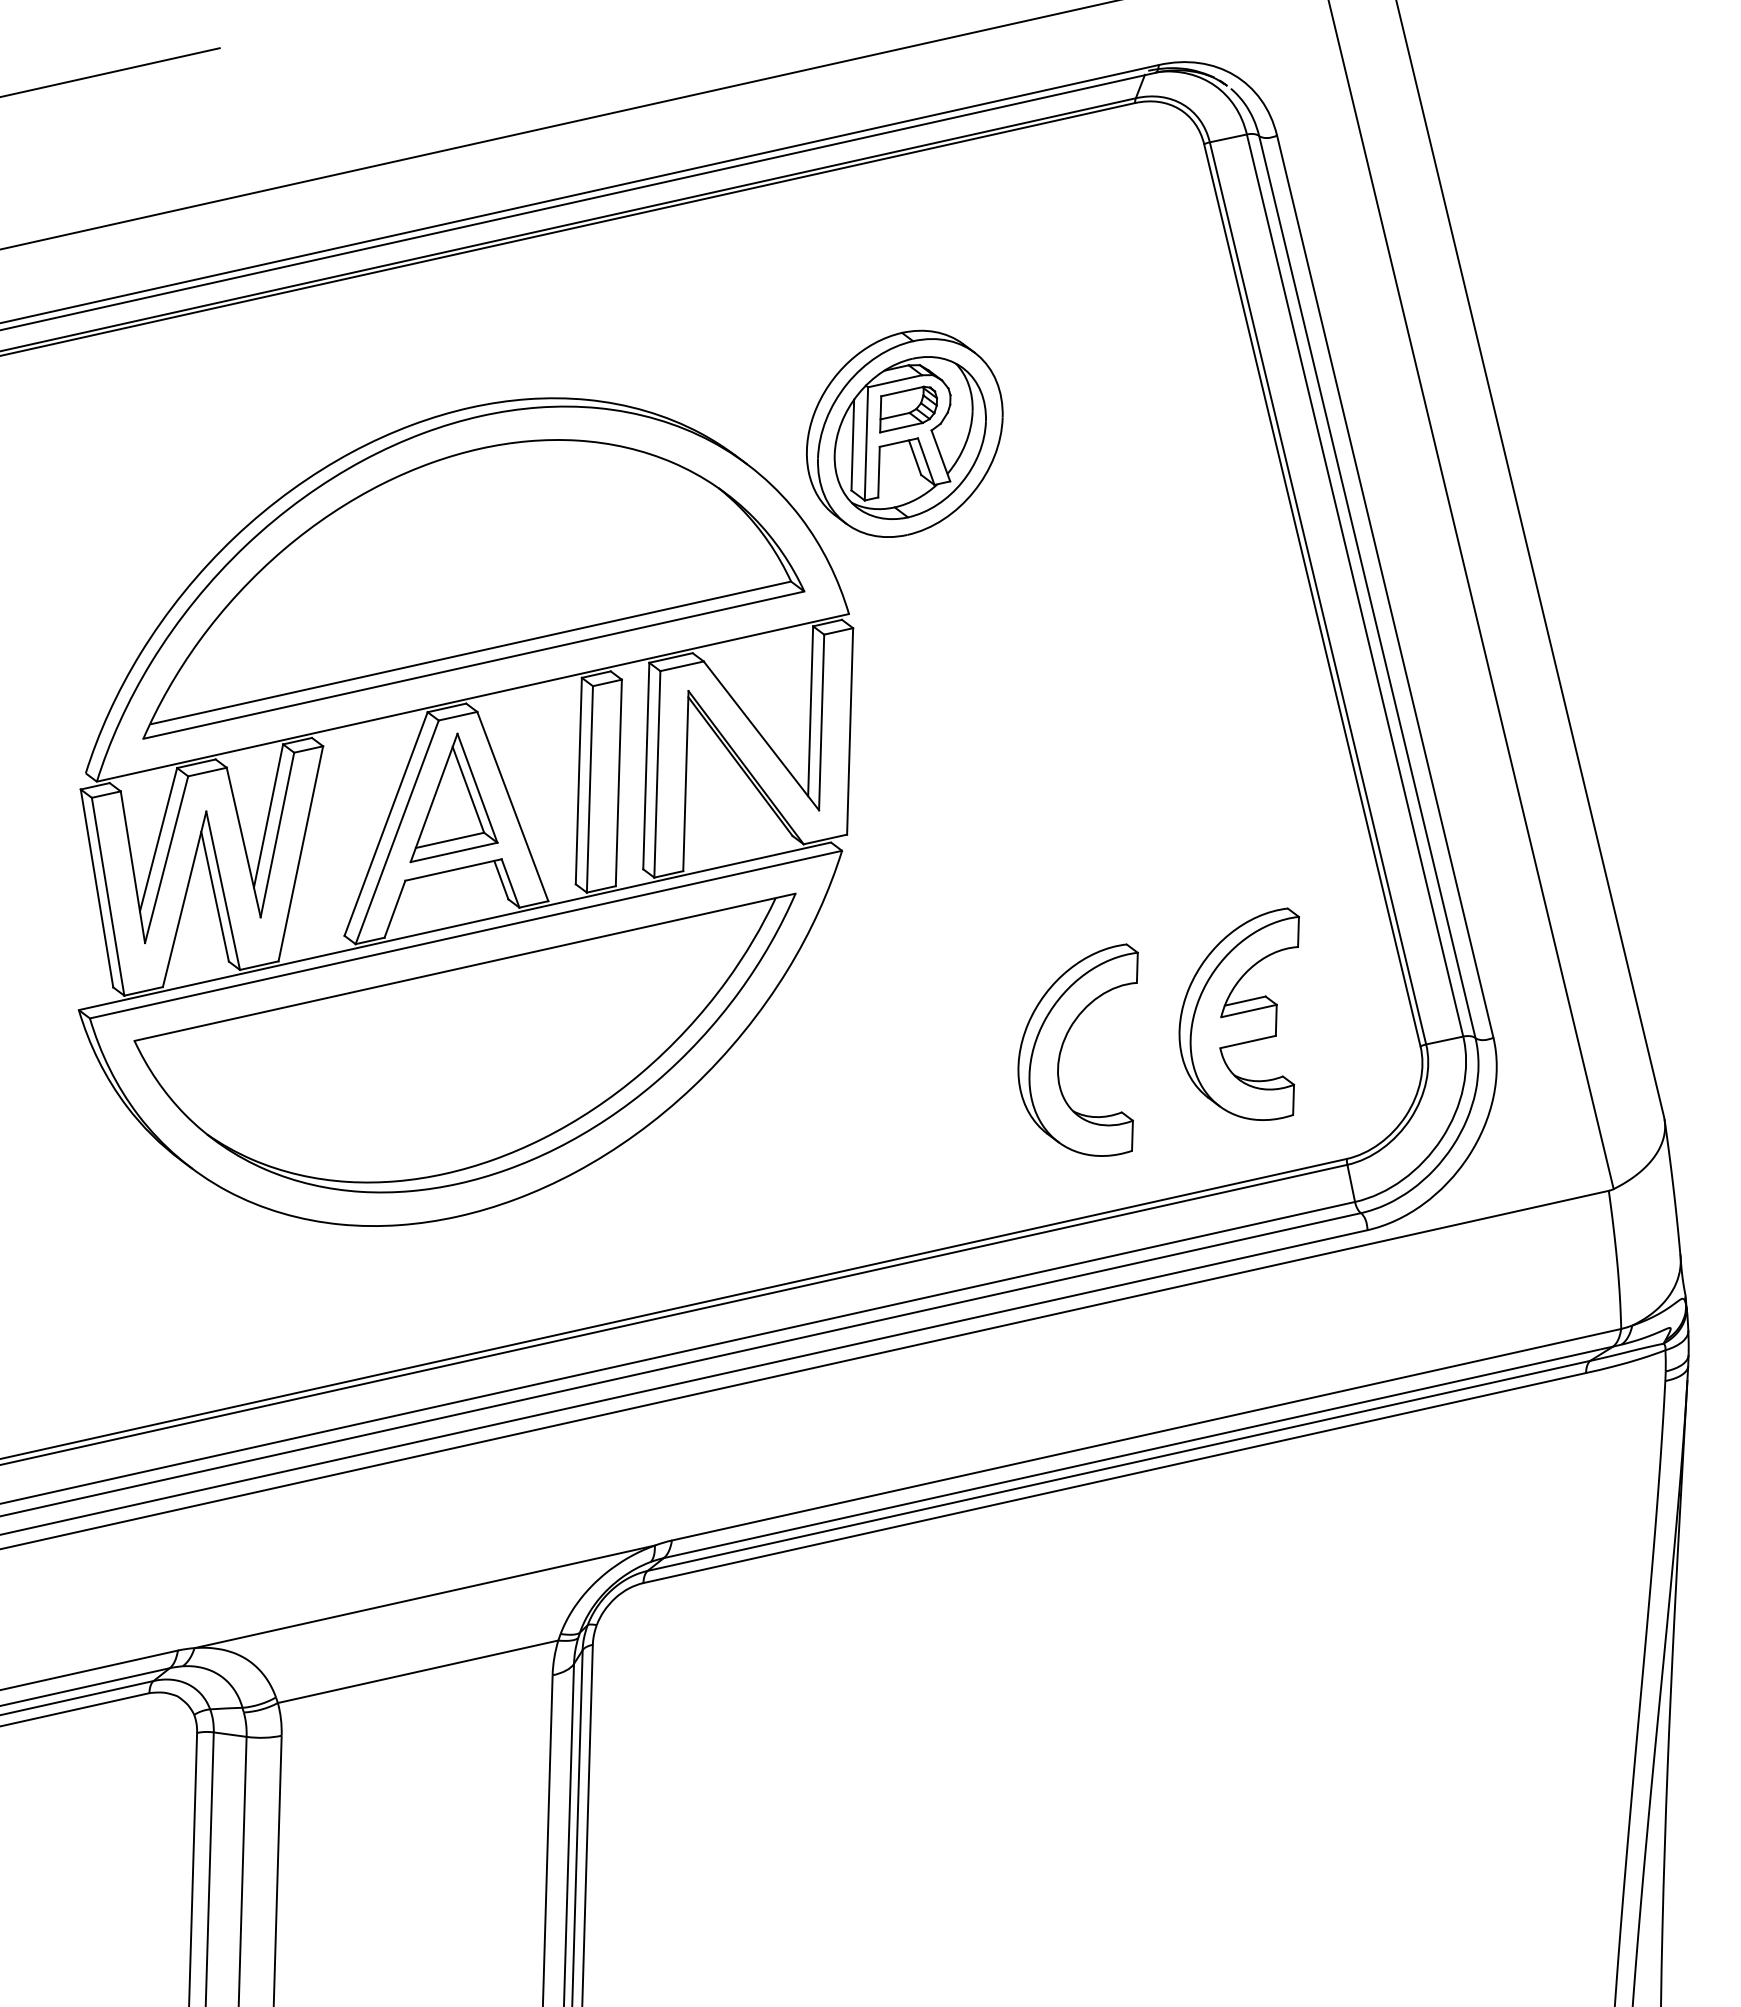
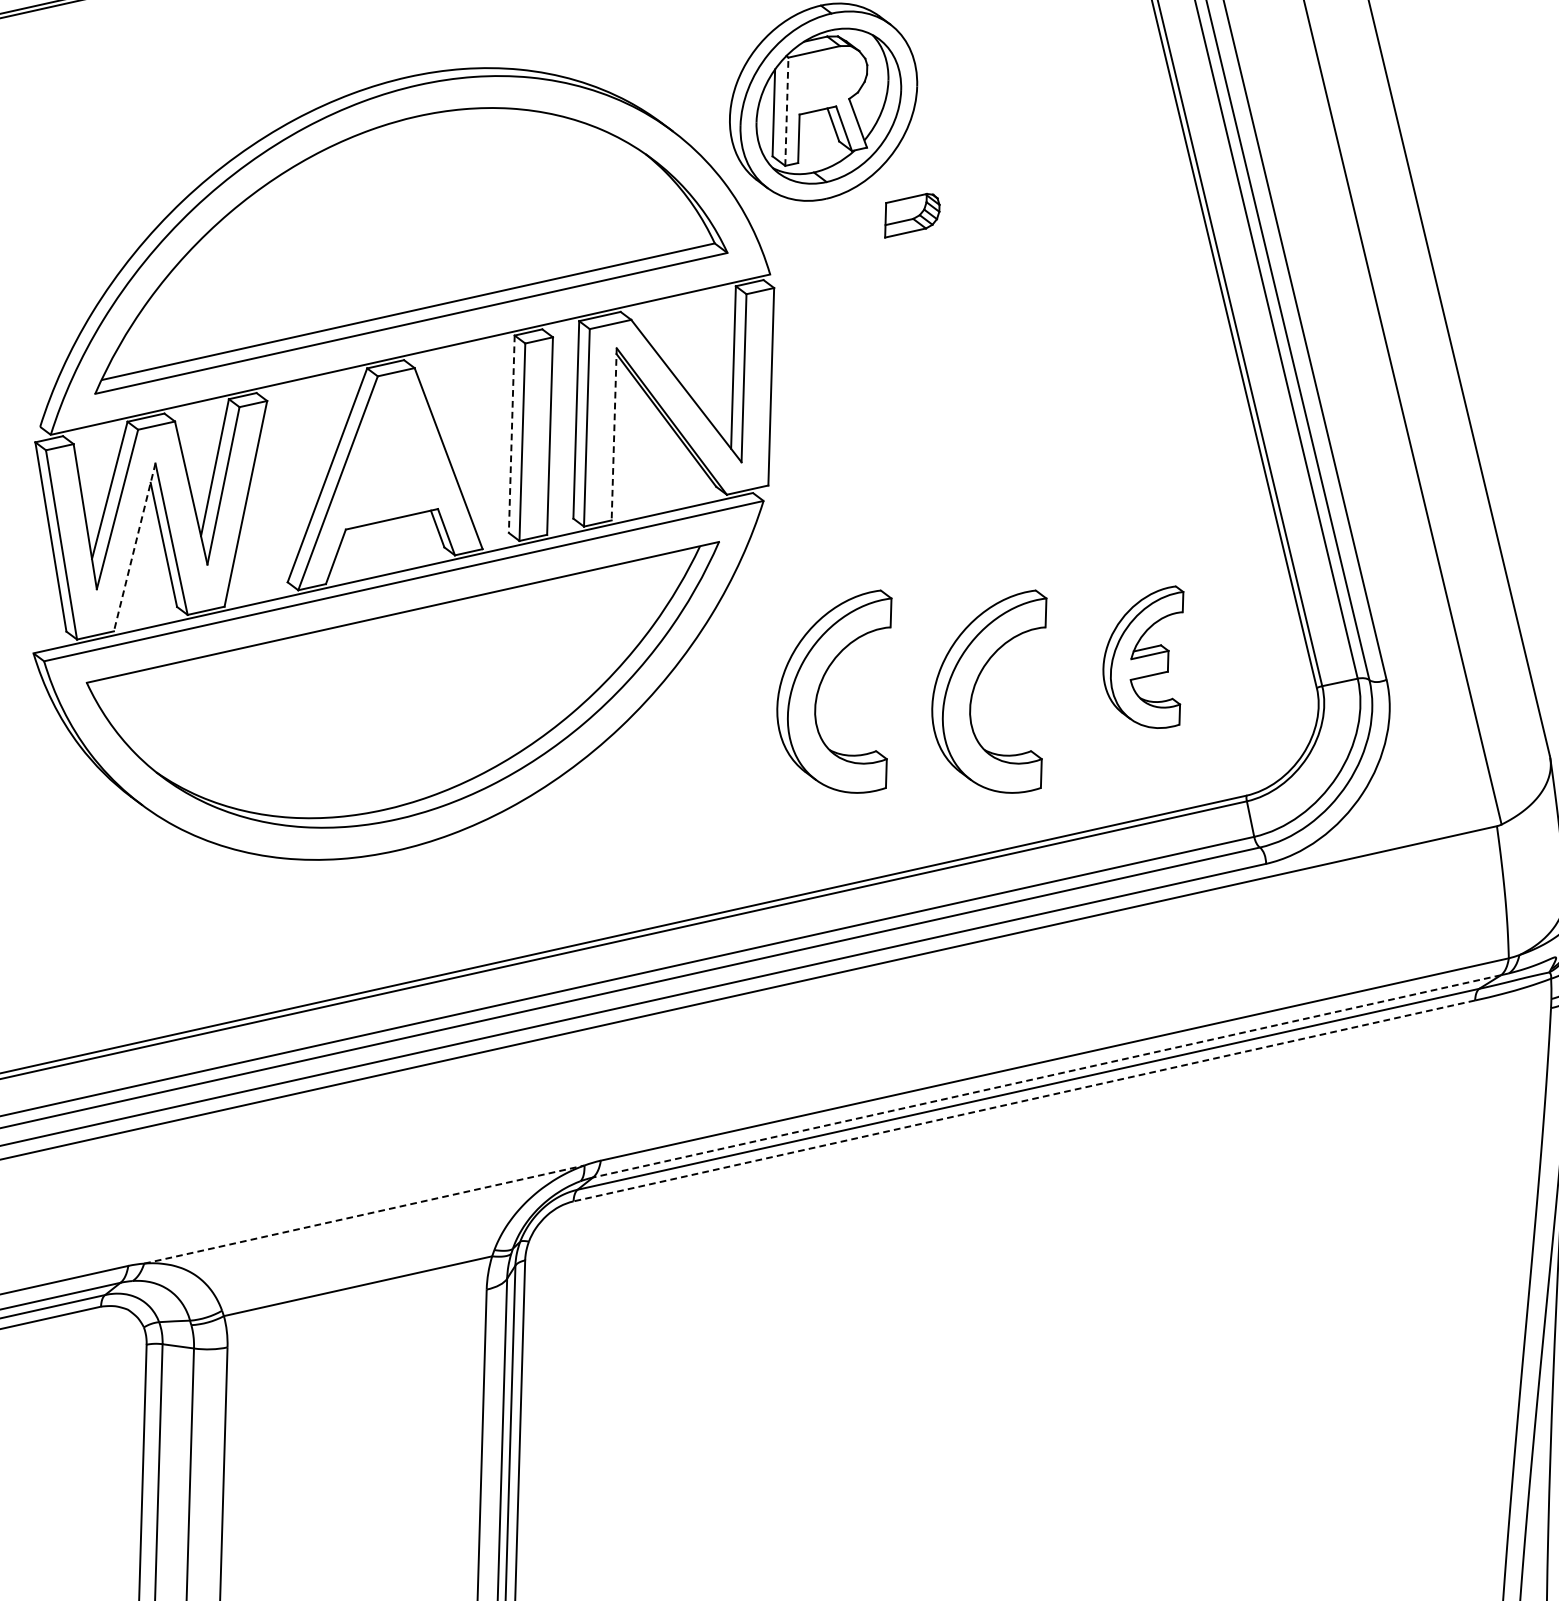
part: (908, 409) -> (912, 215), moved
line: (866, 443) -> (786, 111), solid -> dashed
line: (578, 781) -> (511, 434), solid -> dashed
line: (685, 781) -> (613, 434), solid -> dashed
part: (453, 797) -> (391, 449), removed
line: (184, 899) -> (134, 547), solid -> dashed
part: (1238, 1013) -> (1142, 656), size x0.7
part: (901, 1045) -> (820, 687), added
line: (1138, 1452) -> (1047, 1076), solid -> dashed
line: (1114, 1478) -> (1024, 1101), solid -> dashed
line: (424, 1596) -> (364, 1214), solid -> dashed

